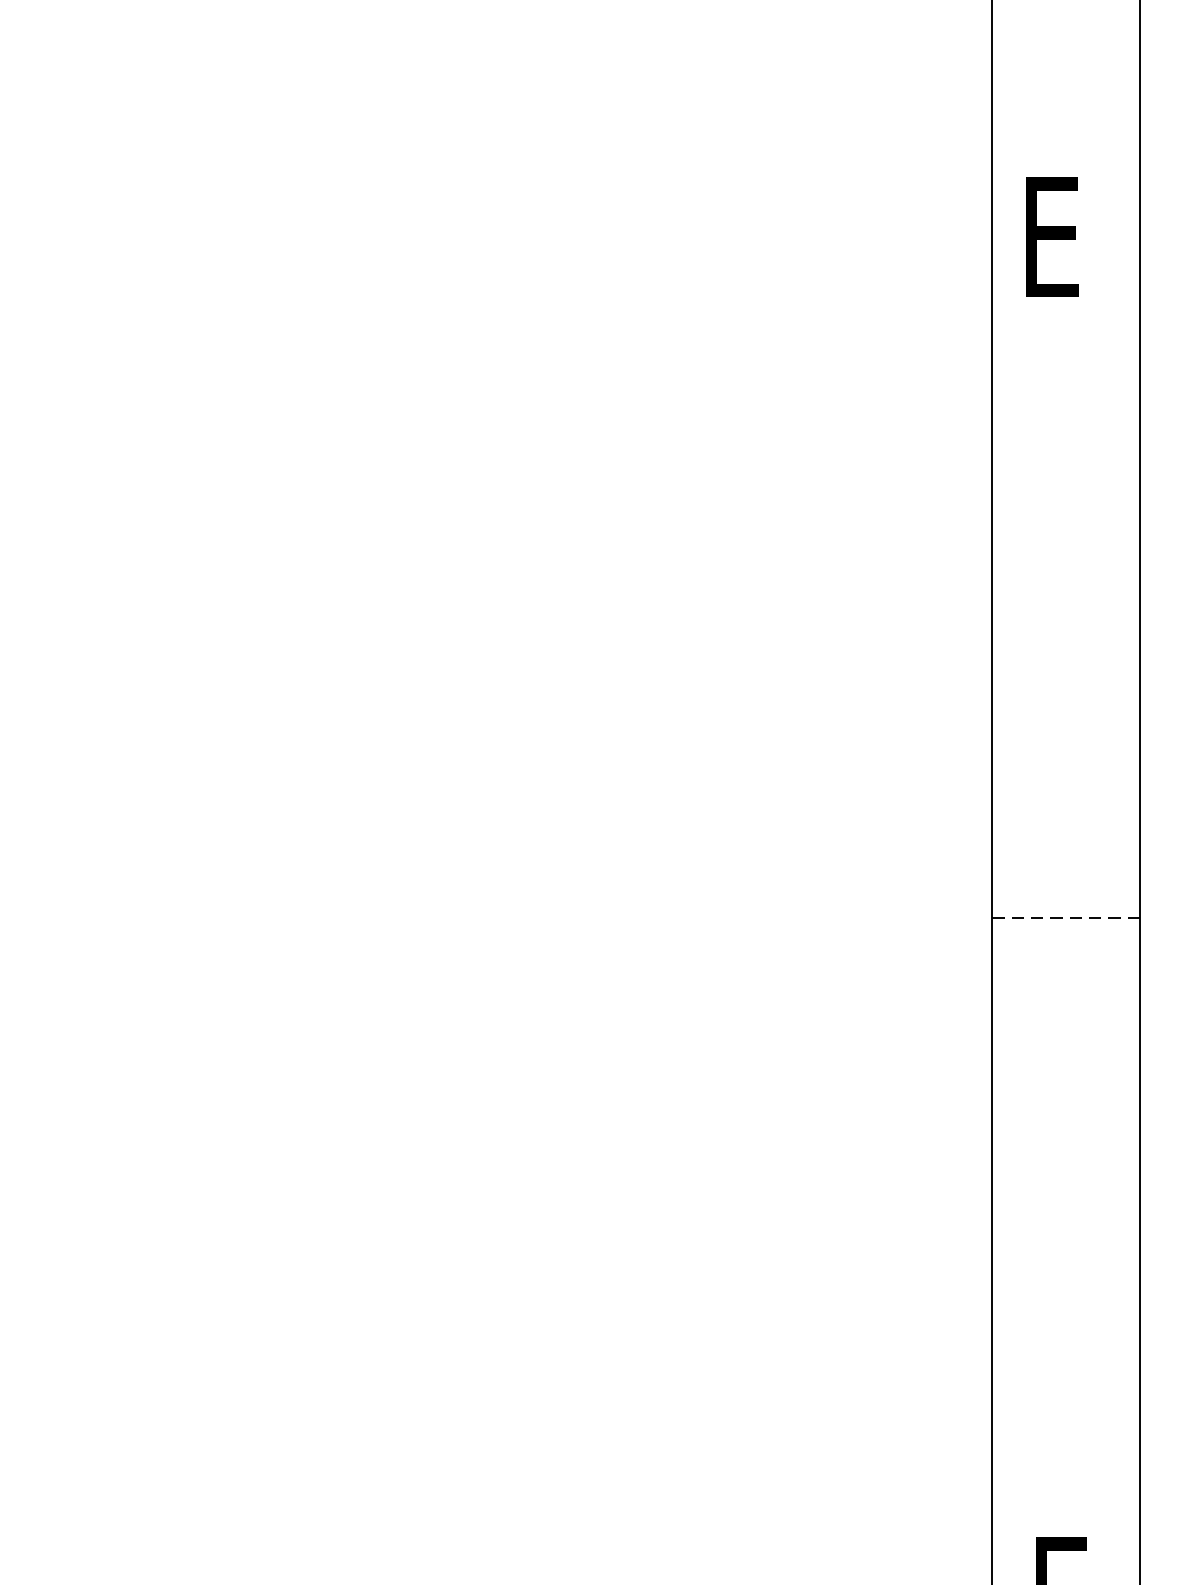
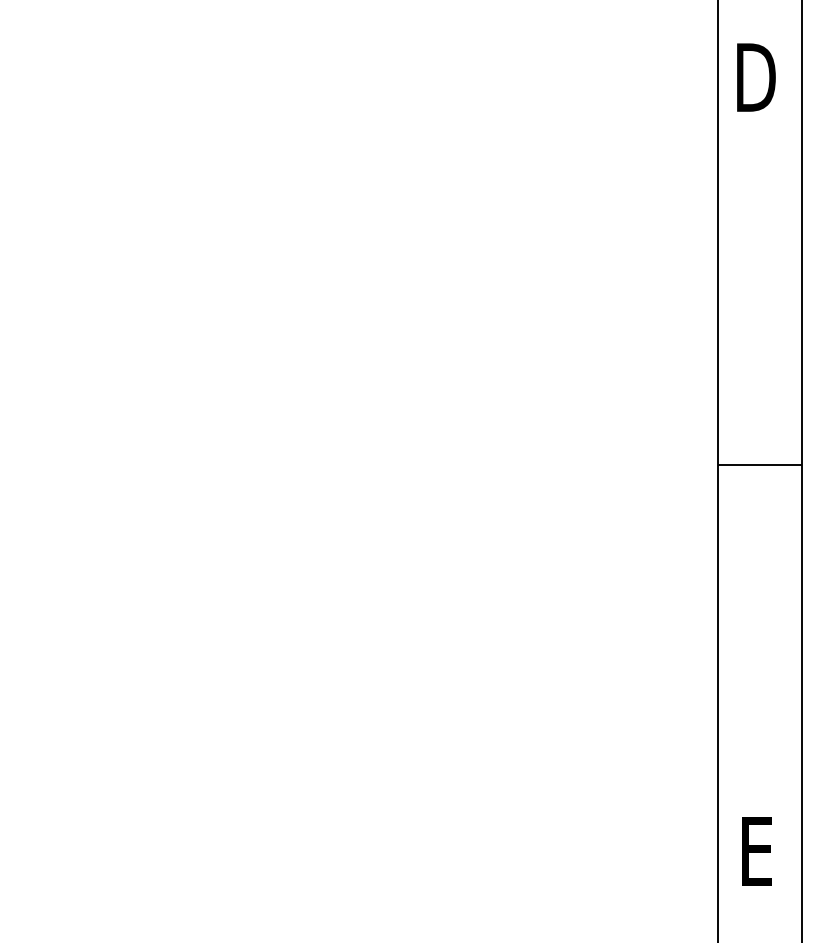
text: (1060, 237) -> (756, 77), E -> D
line: (1065, 918) -> (759, 465), dashed -> solid

